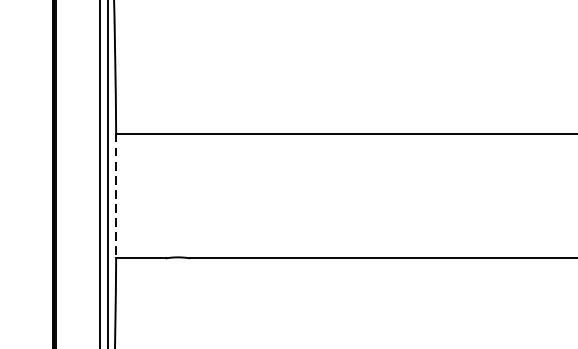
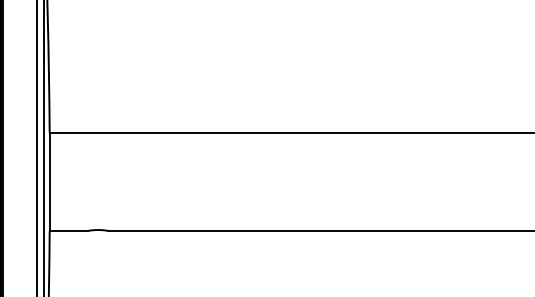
line: (115, 196) -> (49, 182), dashed -> solid

